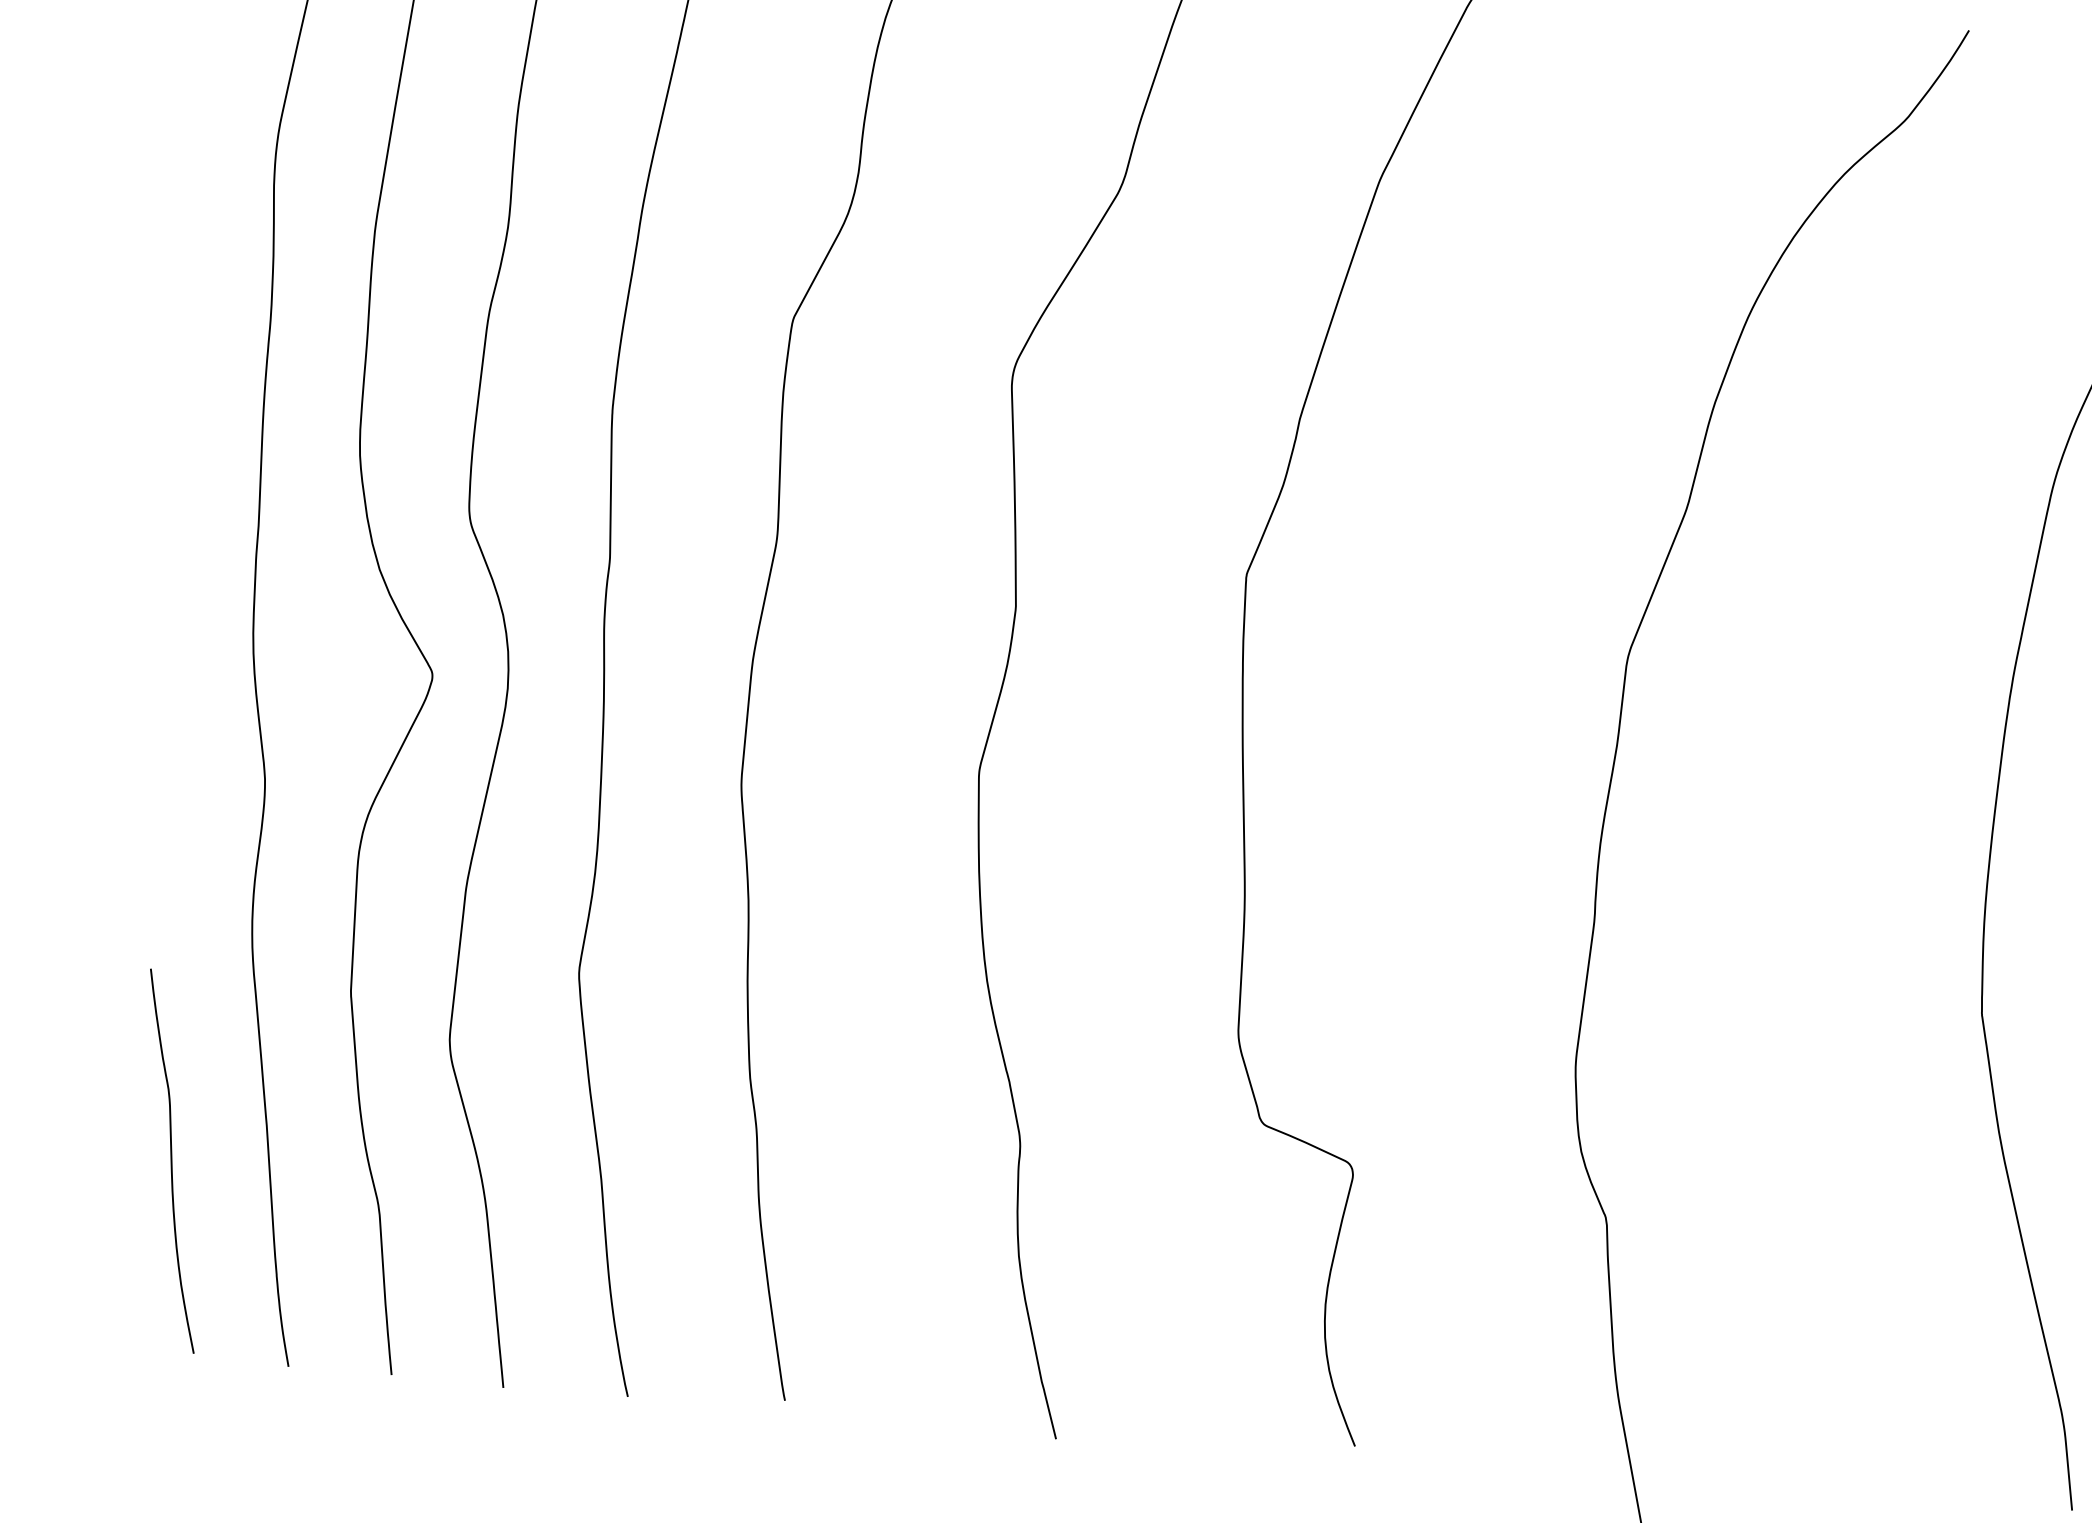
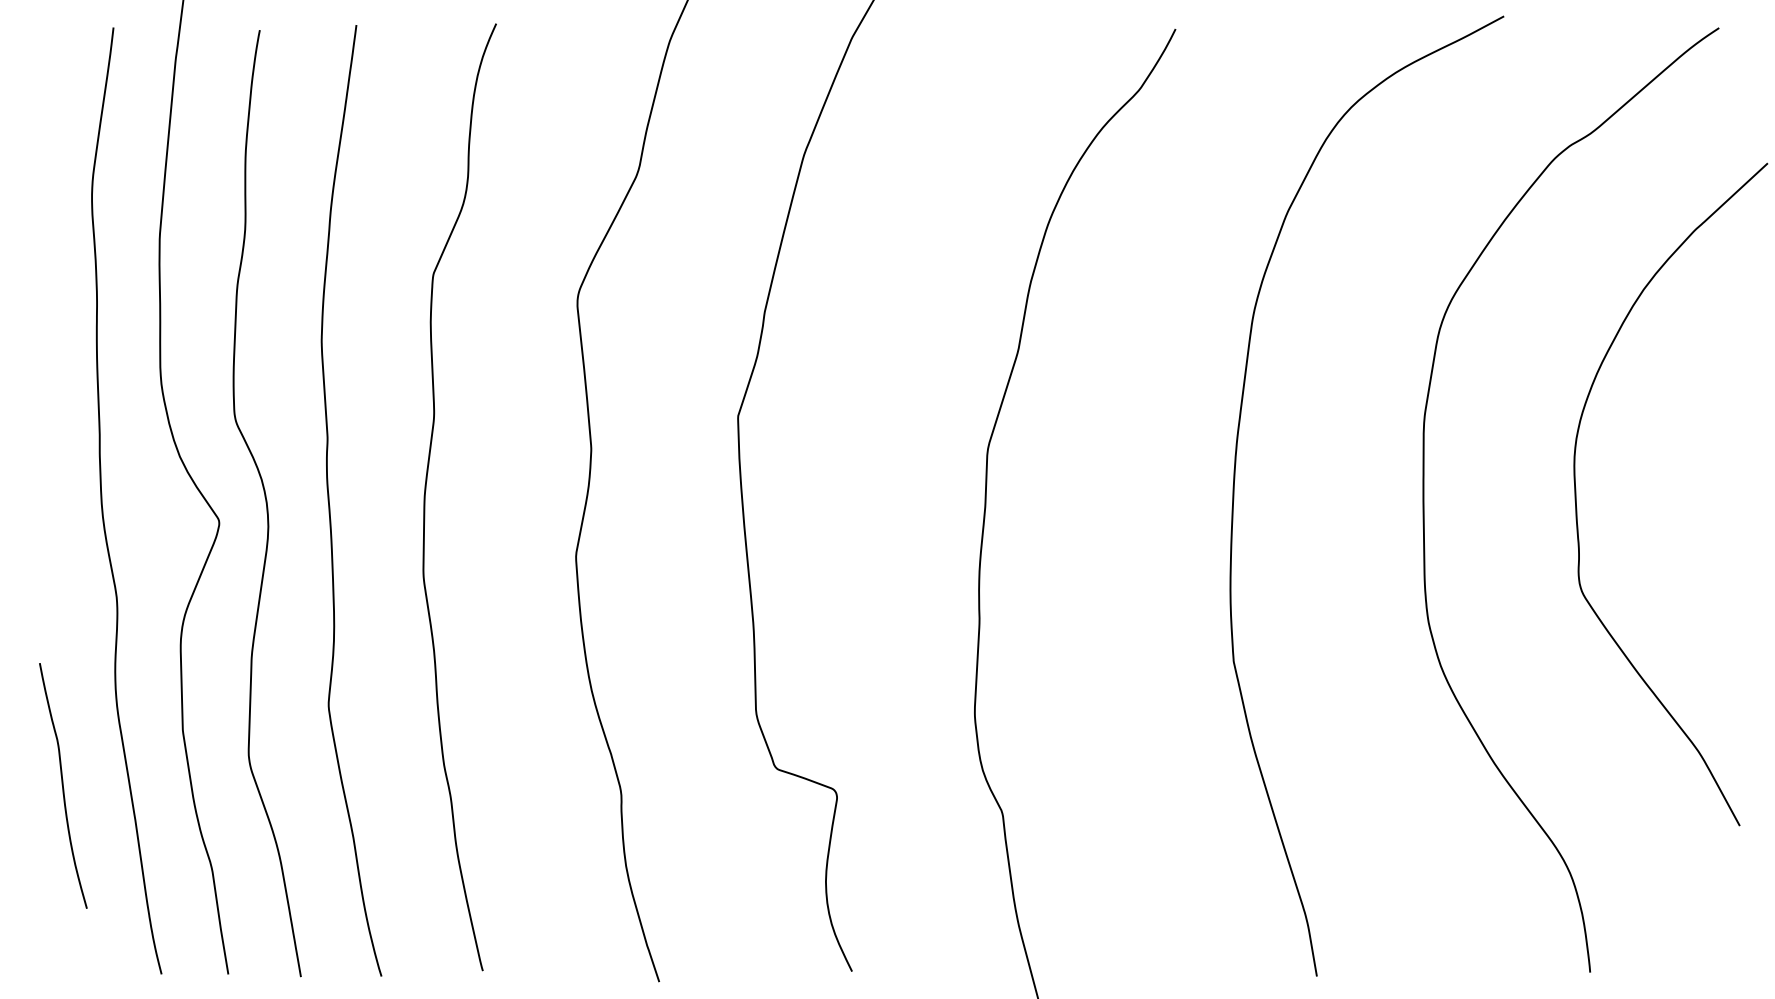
curve: (172, 1160) -> (63, 785), moved

